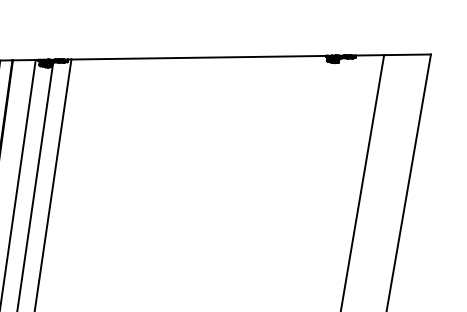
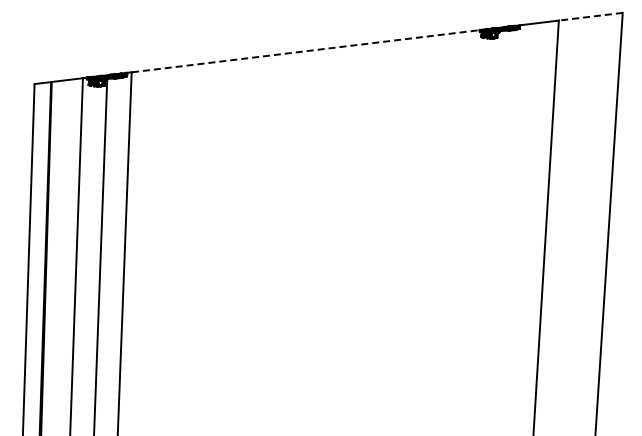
line: (407, 54) -> (590, 16), solid -> dashed
line: (202, 57) -> (310, 50), solid -> dashed

